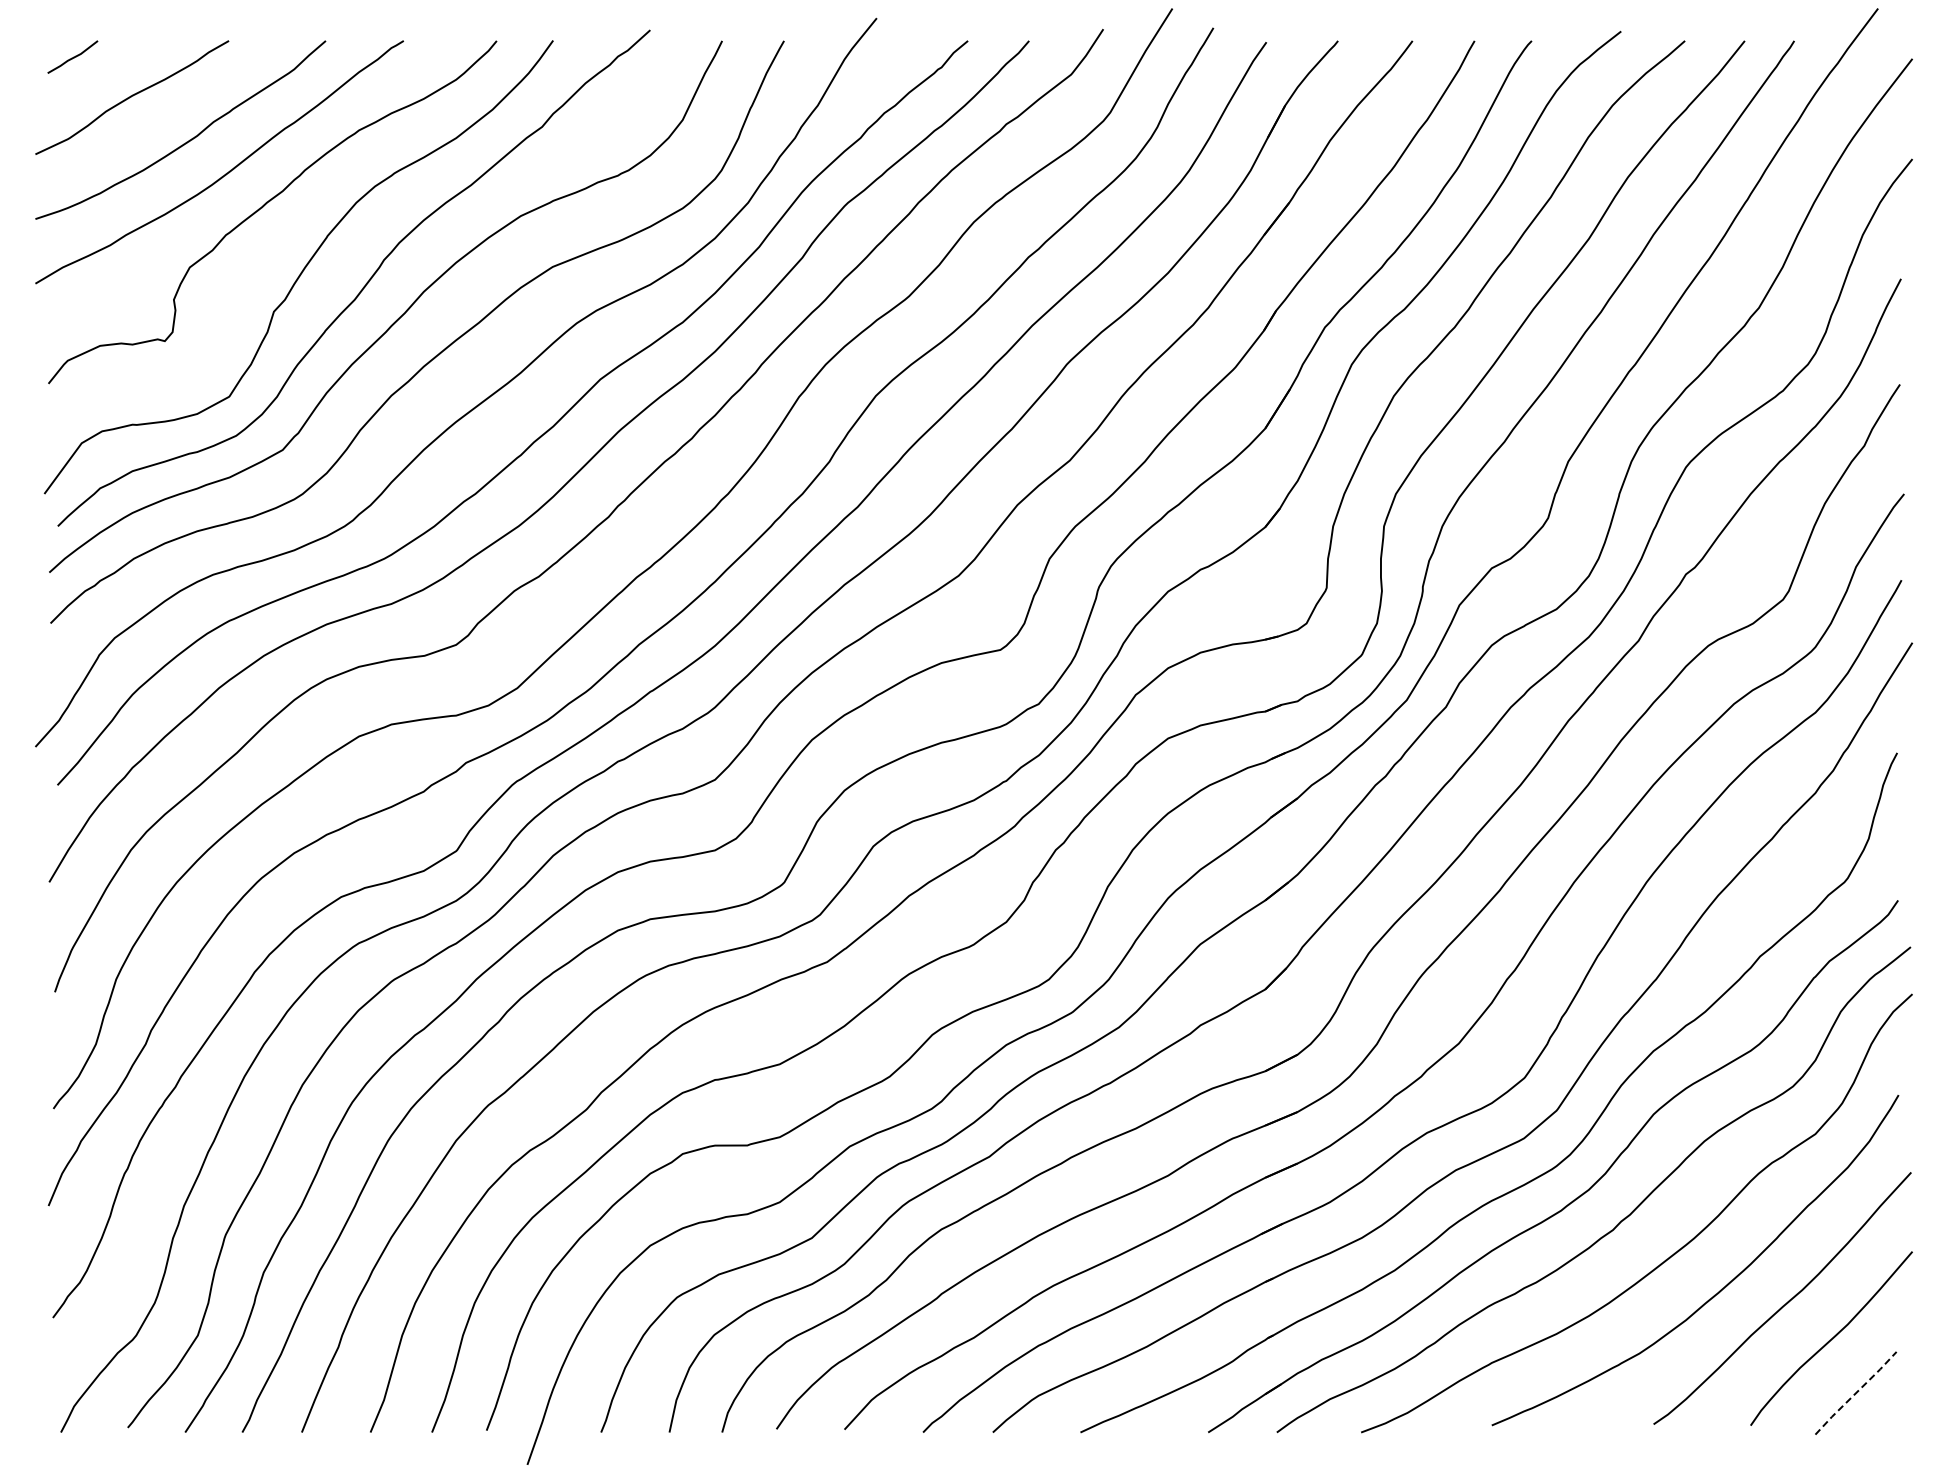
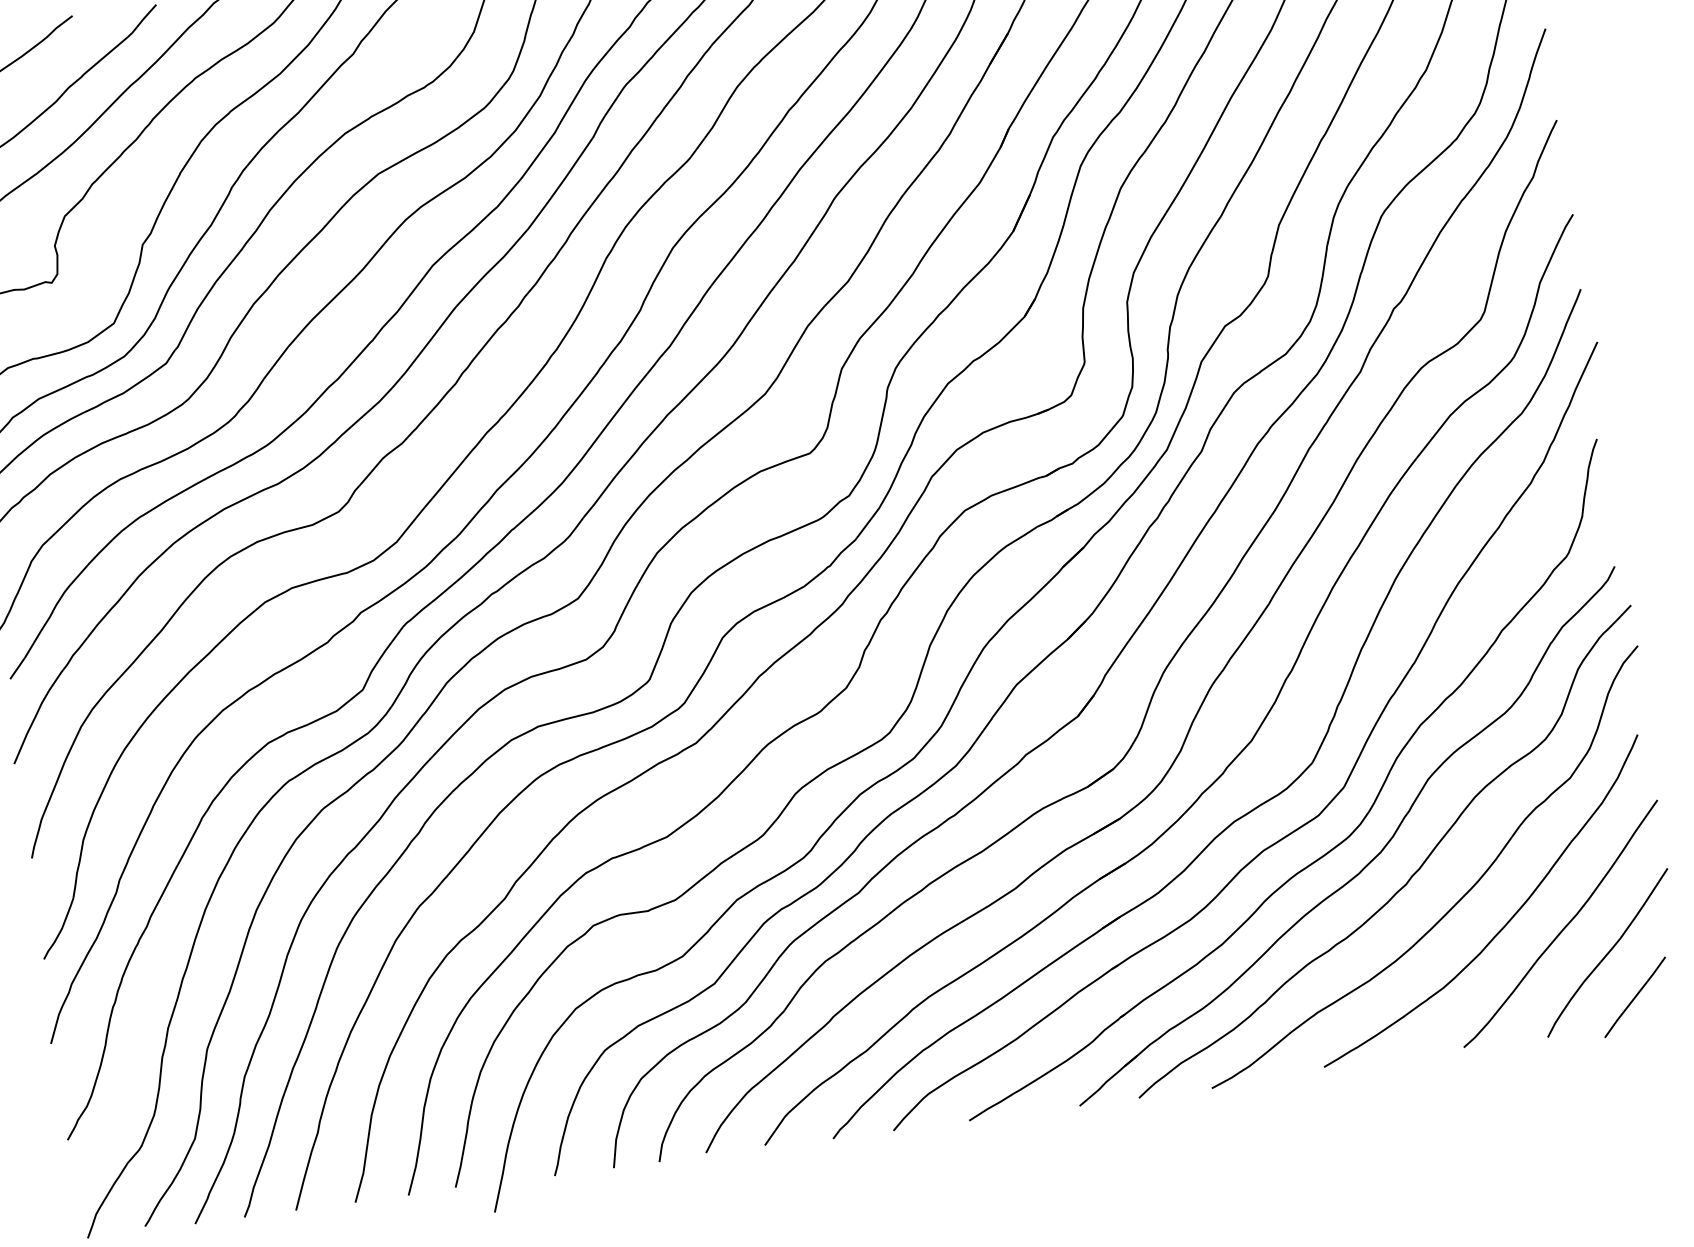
line: (1856, 1393) -> (1635, 997), dashed -> solid

